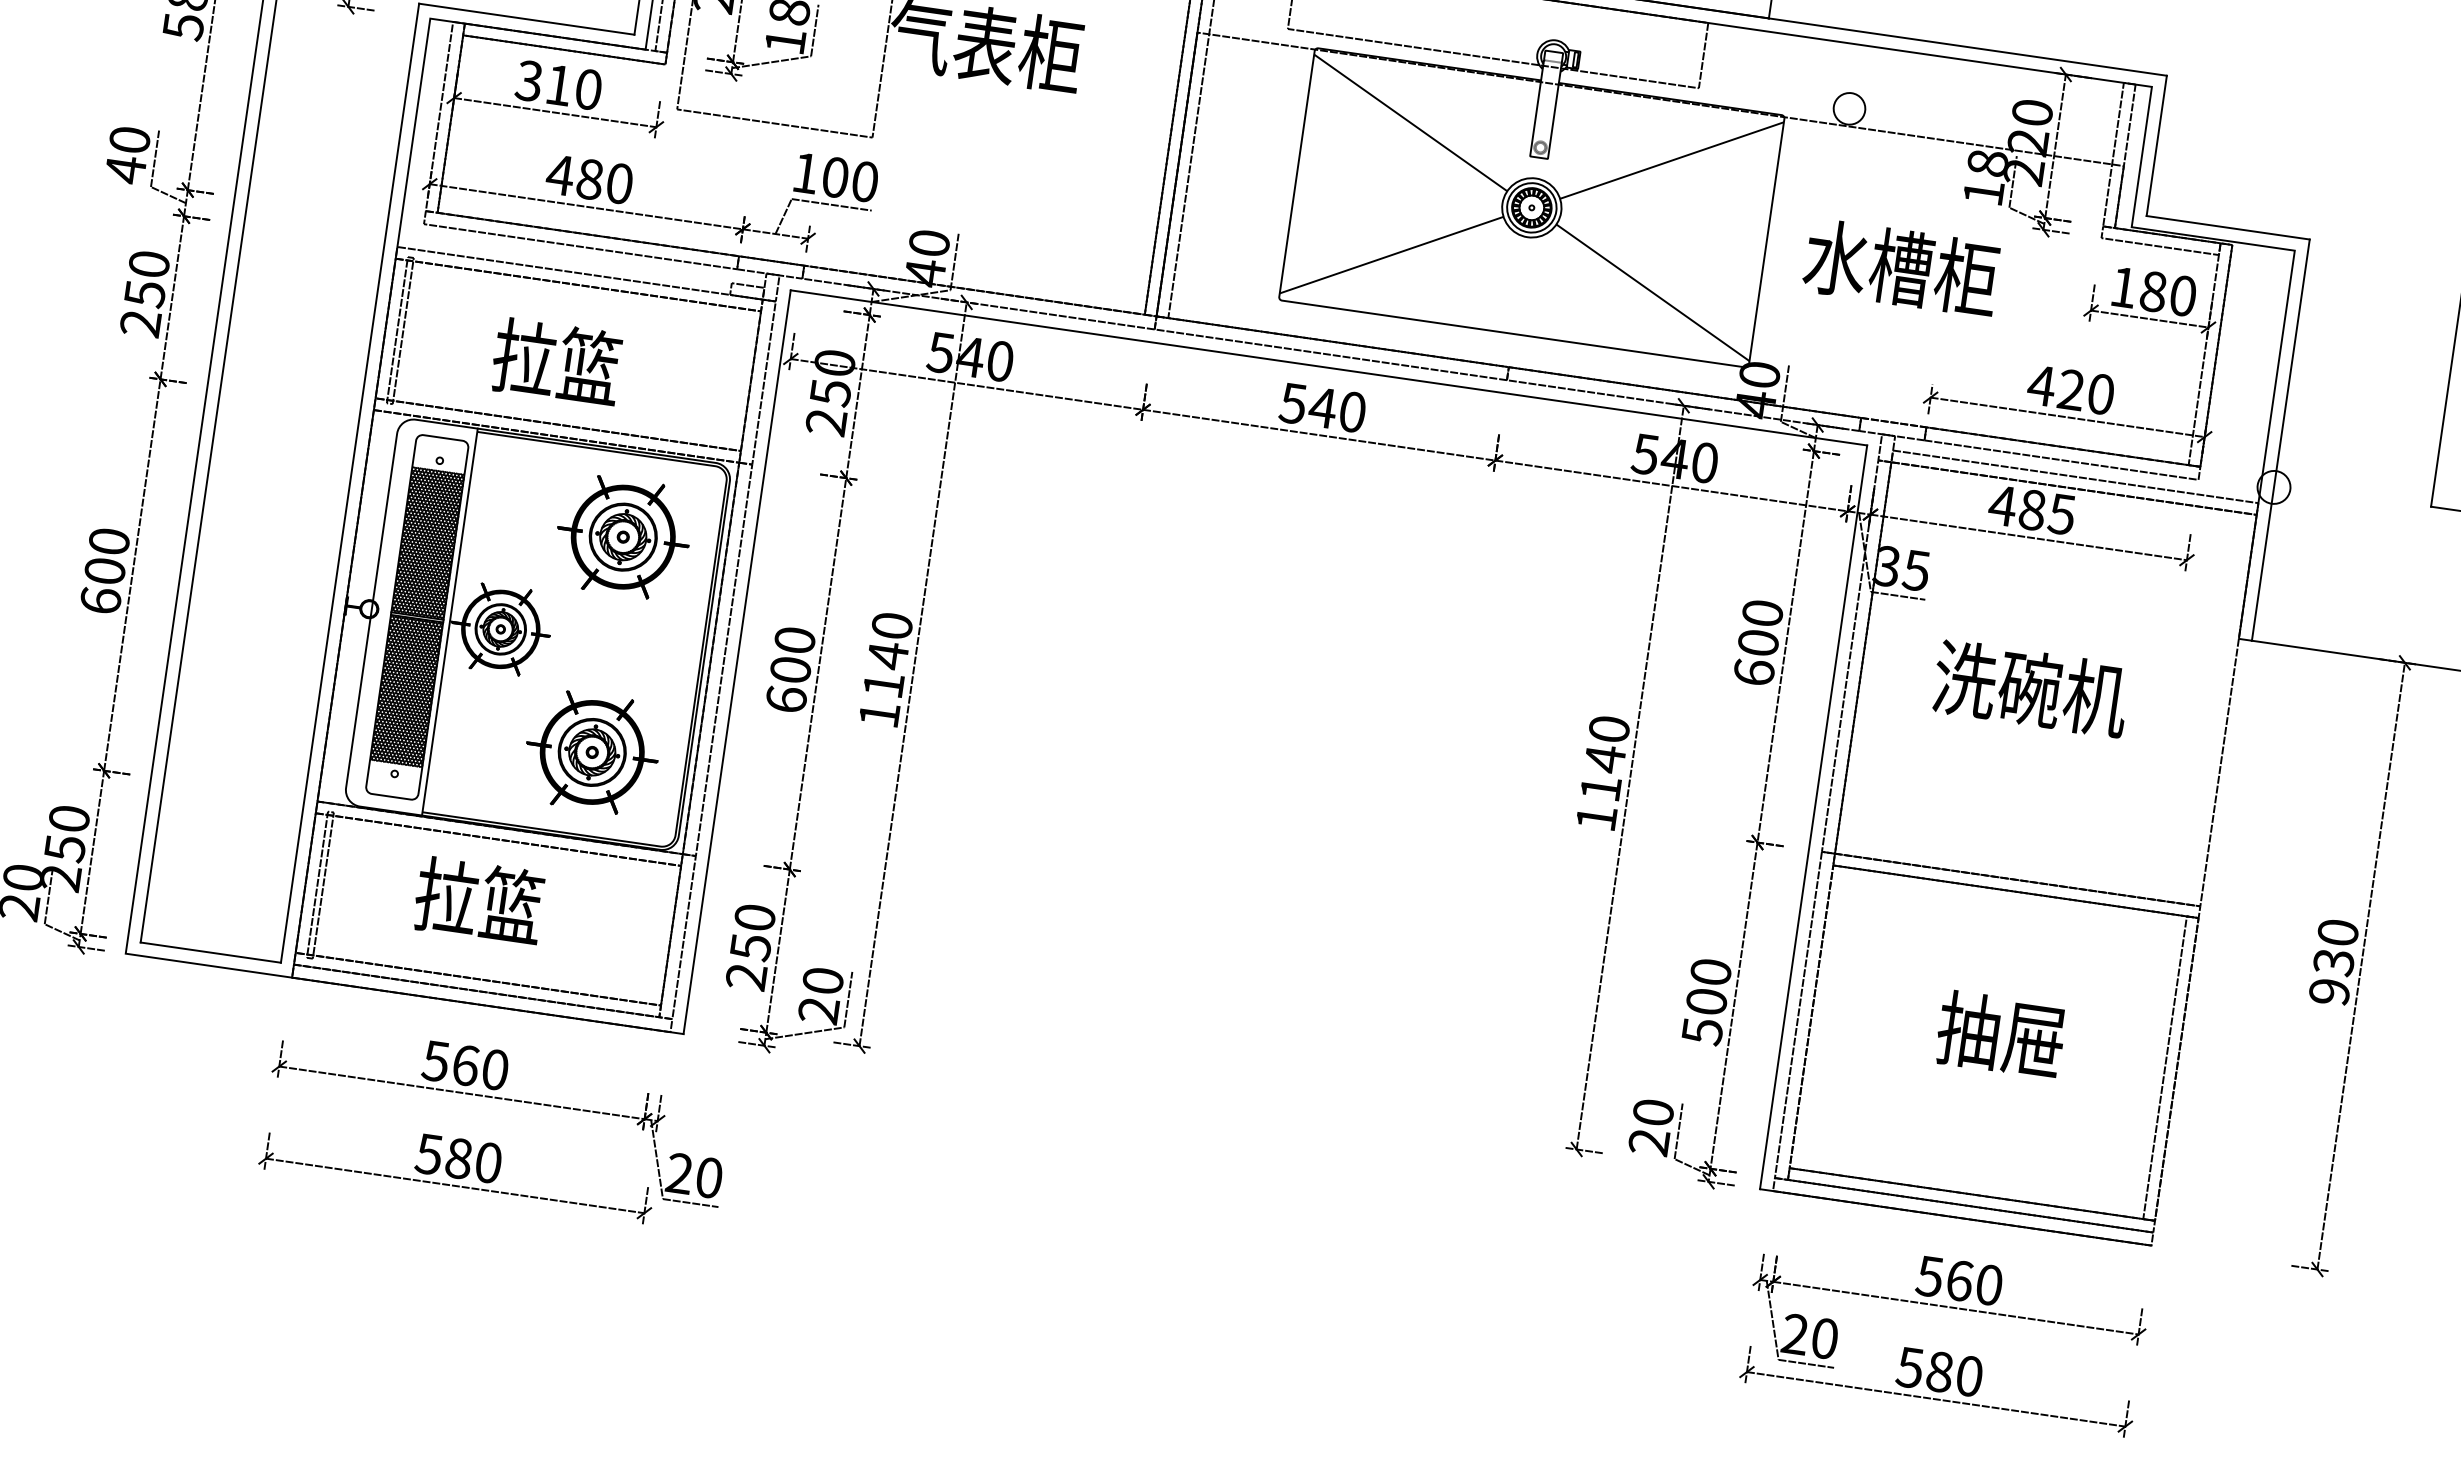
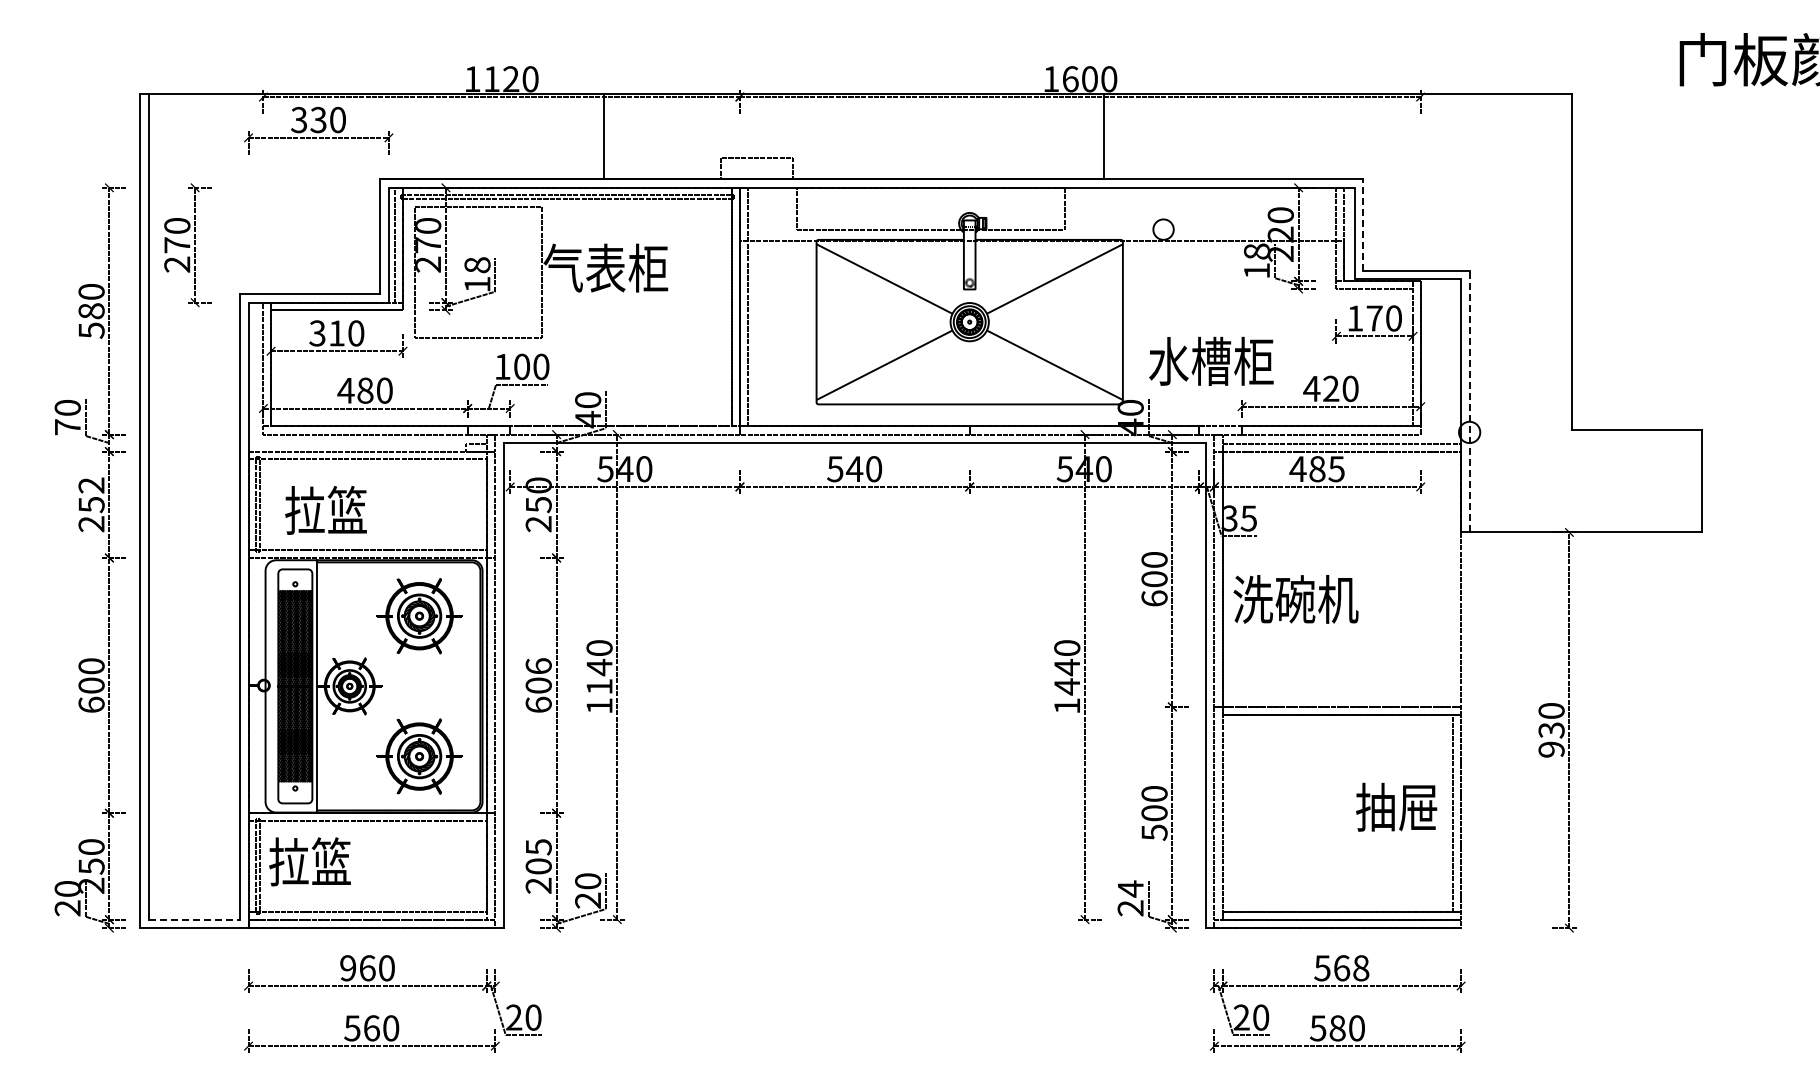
line: (2156, 146) -> (1363, 225), solid -> dashed
text: (125, 170) -> (67, 427), 40 -> 70
text: (149, 264) -> (91, 485), 250 -> 252
text: (1901, 266) -> (1211, 360), moved
text: (2153, 291) -> (1374, 318), 180 -> 170
text: (556, 362) -> (325, 510), moved
line: (2280, 439) -> (1469, 401), solid -> dashed
text: (794, 640) -> (538, 666), 600 -> 606
text: (2030, 688) -> (1295, 599), moved
text: (1599, 787) -> (1066, 686), 1140 -> 1440
text: (478, 900) -> (309, 861), moved
text: (752, 931) -> (538, 856), 250 -> 205
line: (211, 952) -> (194, 919), solid -> dashed
text: (2001, 1033) -> (1396, 806), moved
text: (434, 1061) -> (347, 968), 560 -> 960
text: (1653, 1111) -> (1130, 888), 20 -> 24
text: (458, 1158) -> (371, 1028), 580 -> 560
text: (1989, 1285) -> (1361, 968), 560 -> 568

